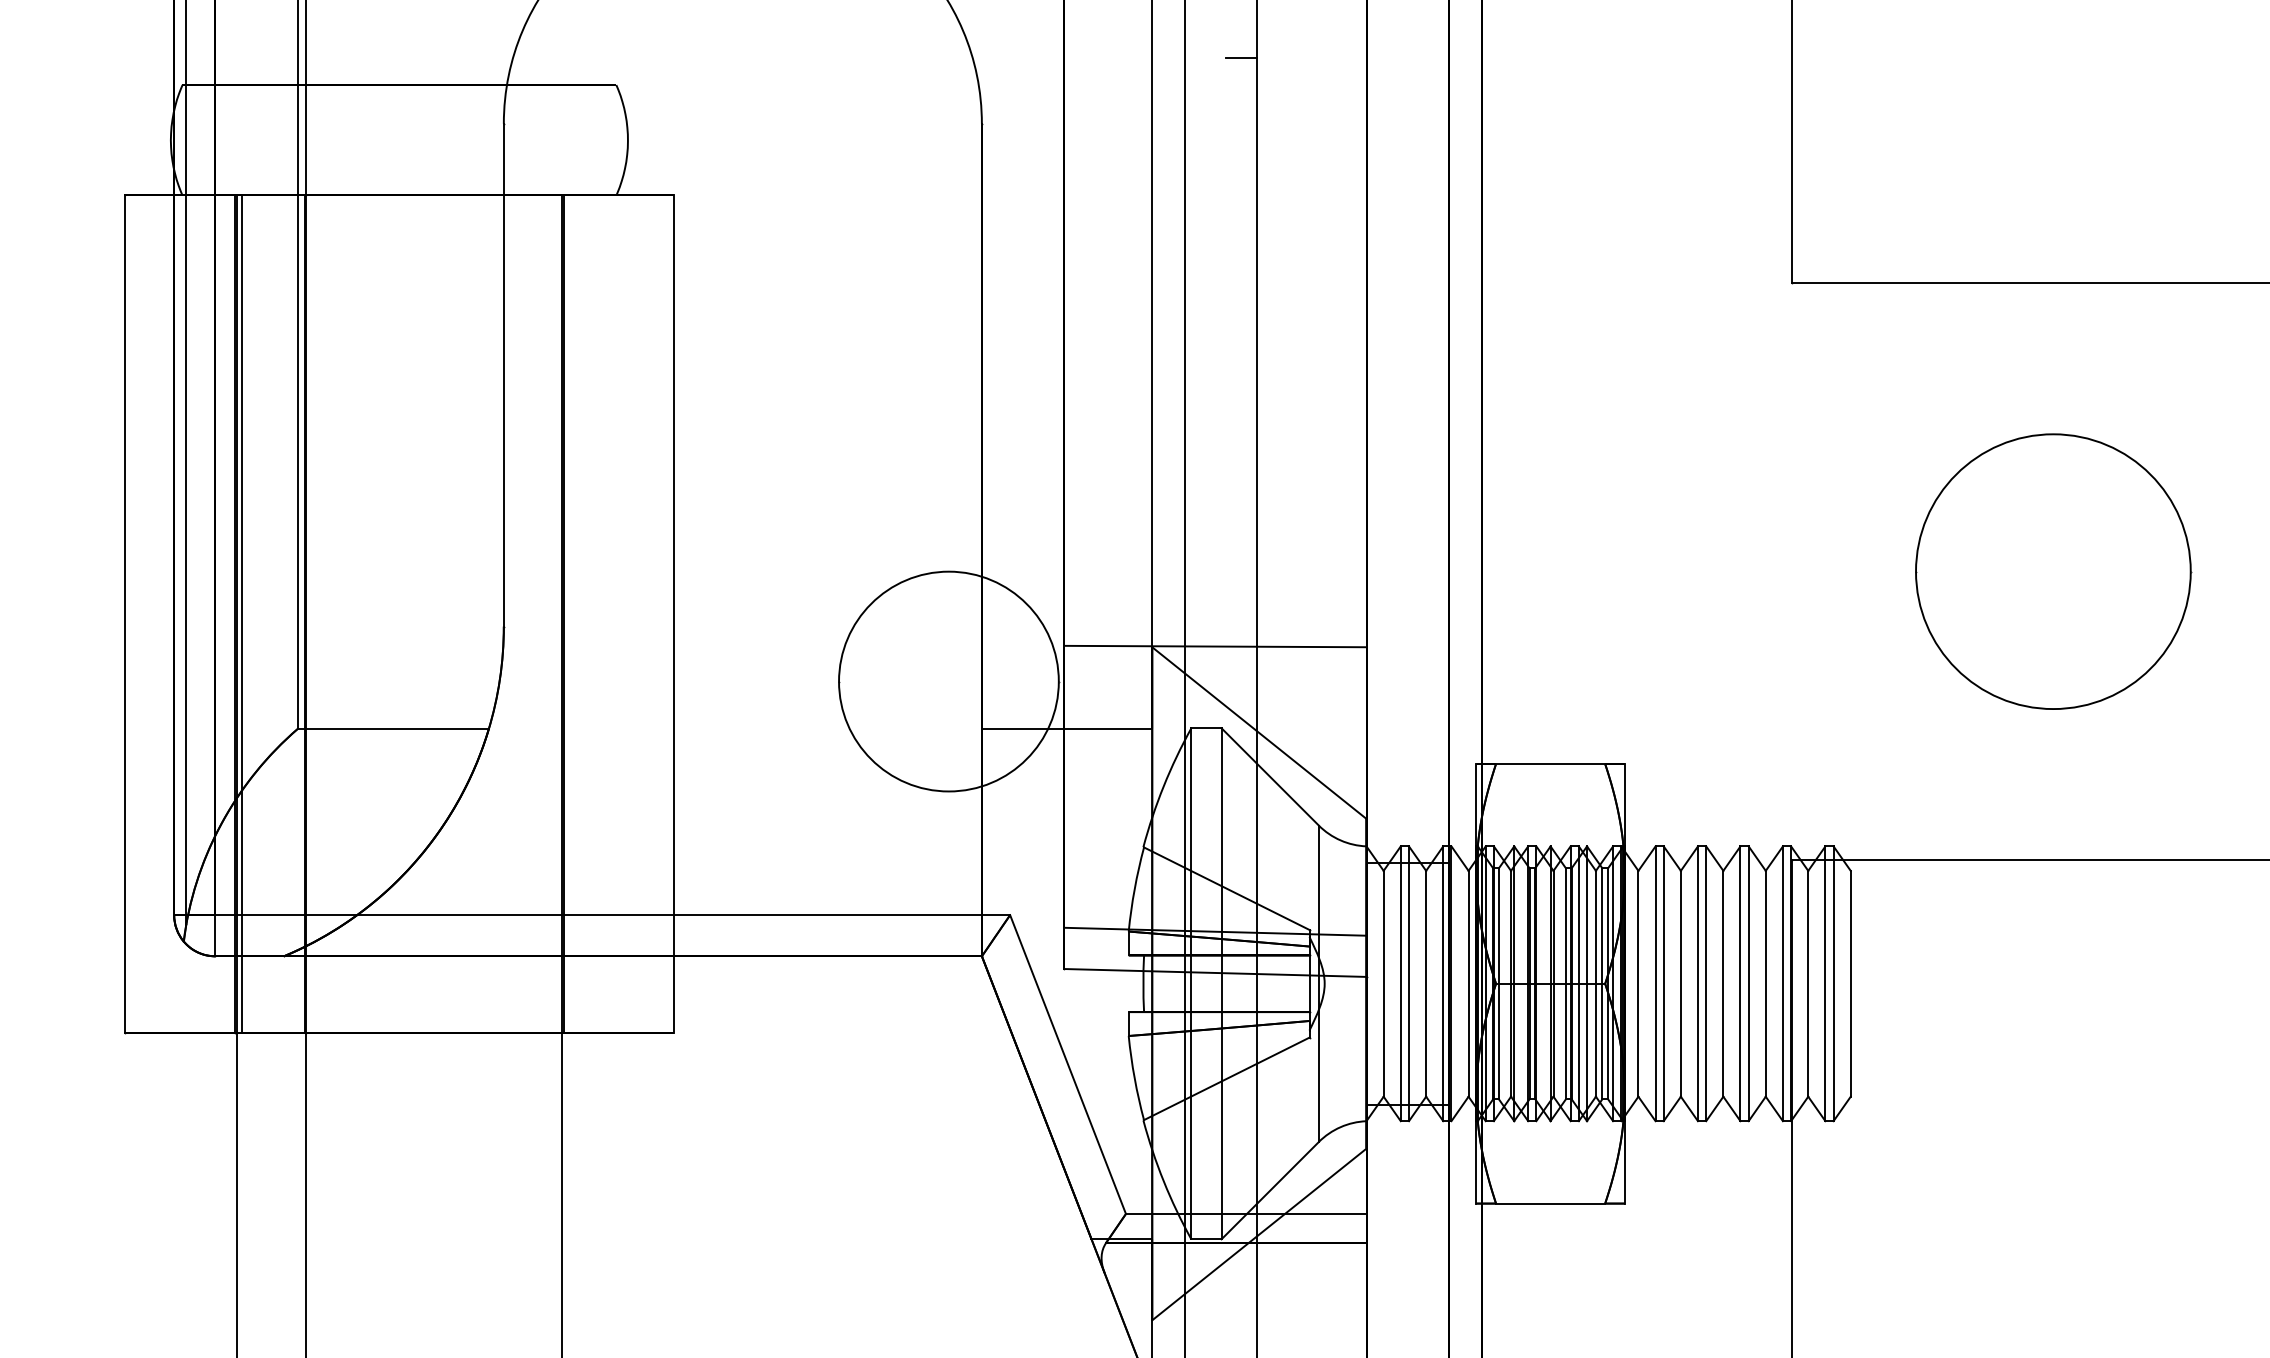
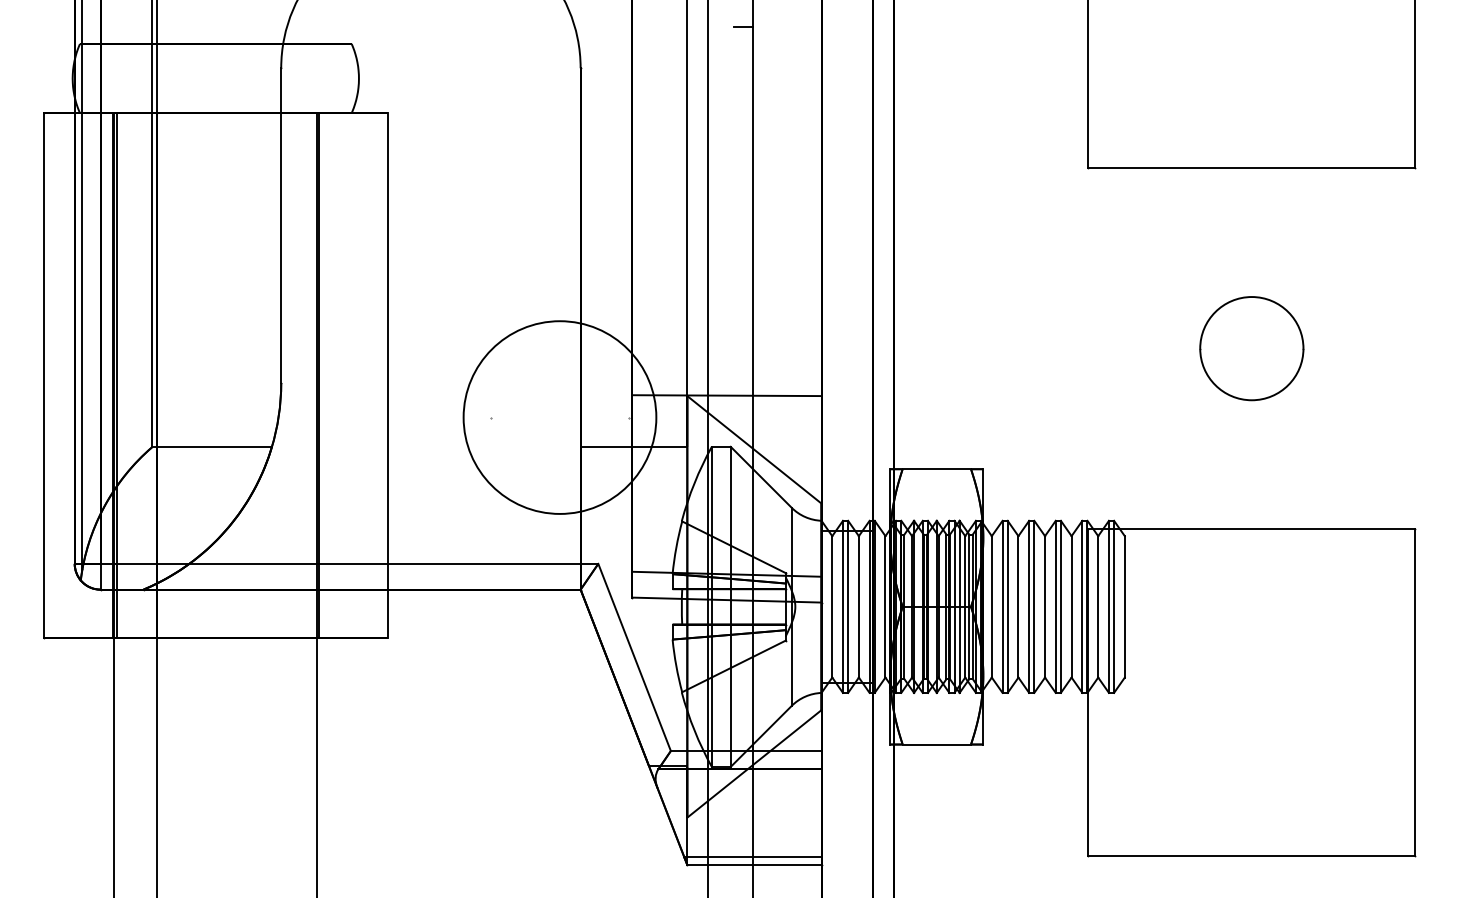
part: (2052, 571) -> (1251, 348), size x0.6
circle: (948, 681) -> (559, 417), size x1.4

